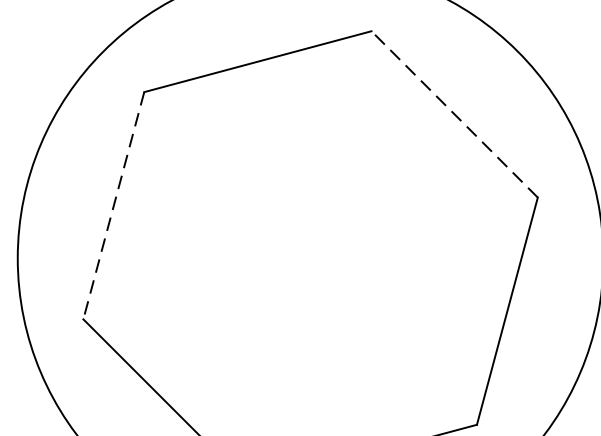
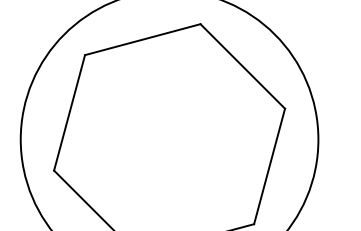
line: (454, 114) -> (242, 66), dashed -> solid
line: (113, 205) -> (69, 112), dashed -> solid

